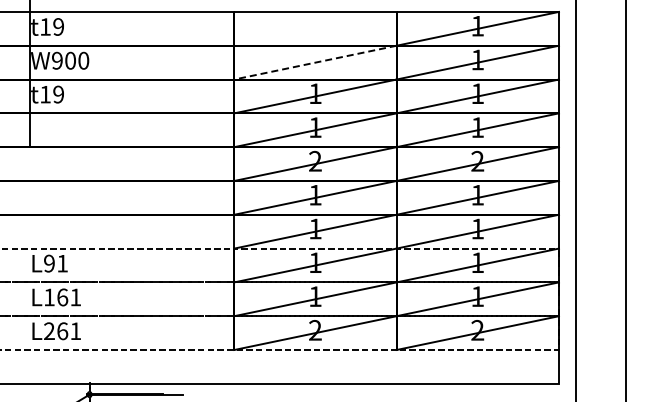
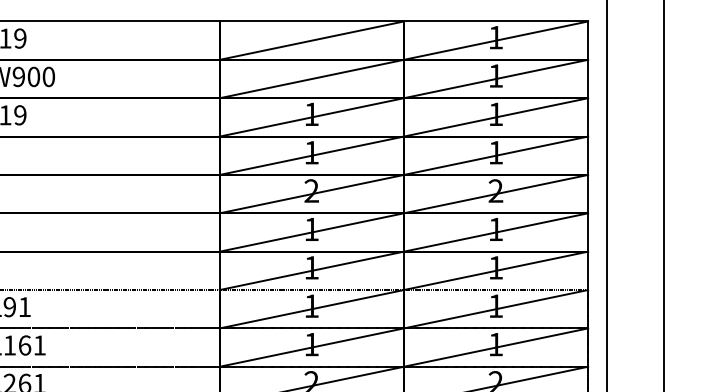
line: (315, 28) -> (311, 40), added
line: (315, 62) -> (311, 78), dashed -> solid

